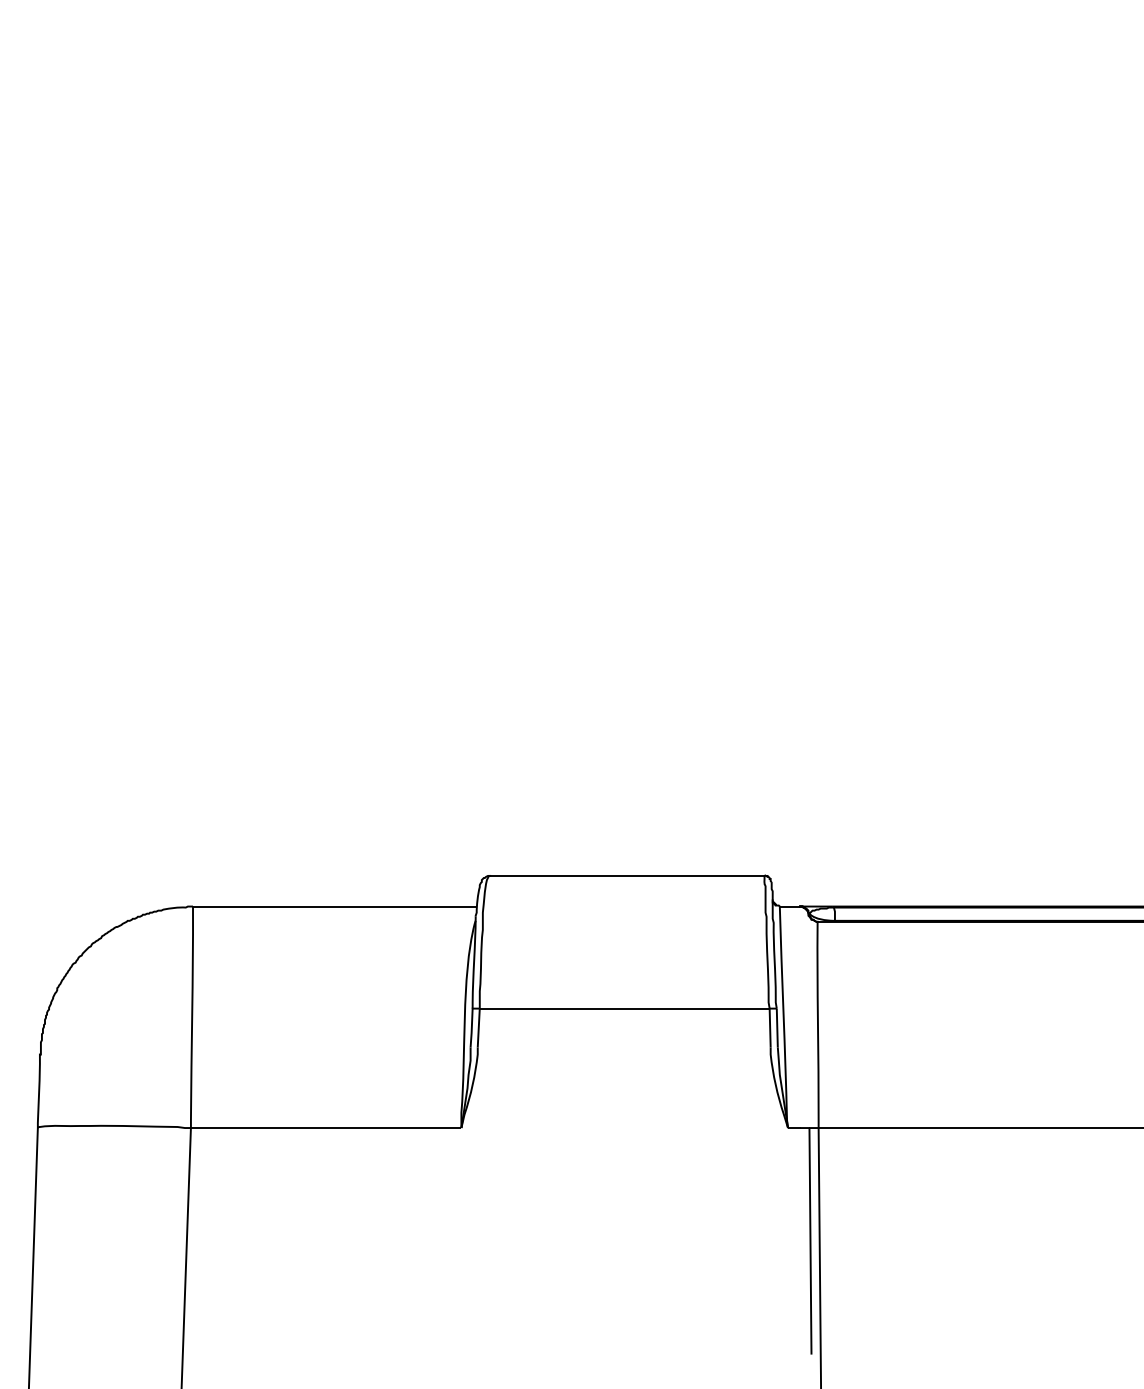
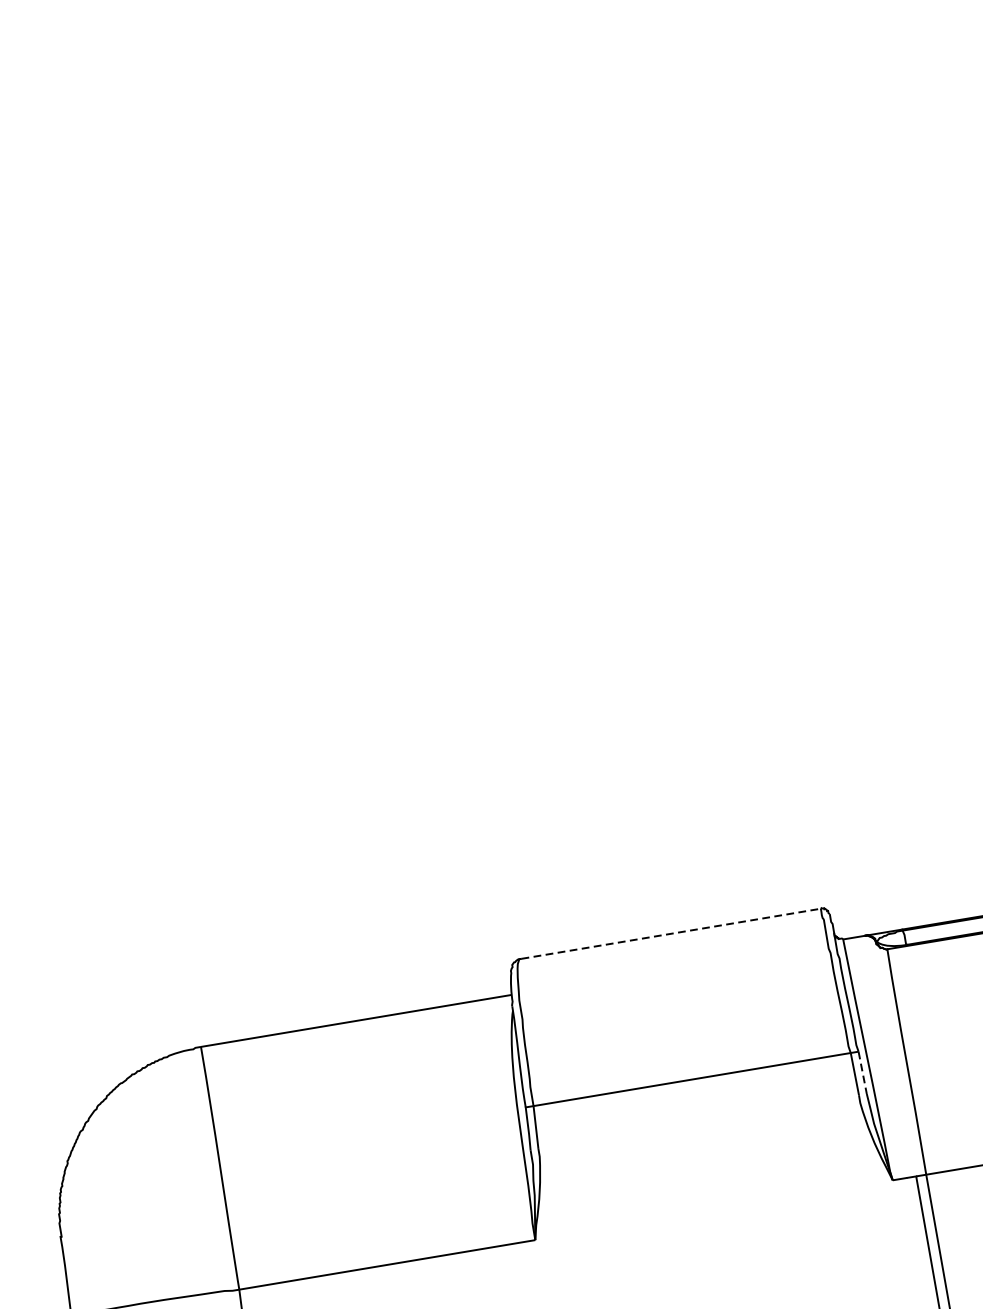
line: (627, 875) -> (670, 933), solid -> dashed
line: (777, 1028) -> (863, 1073), solid -> dashed

